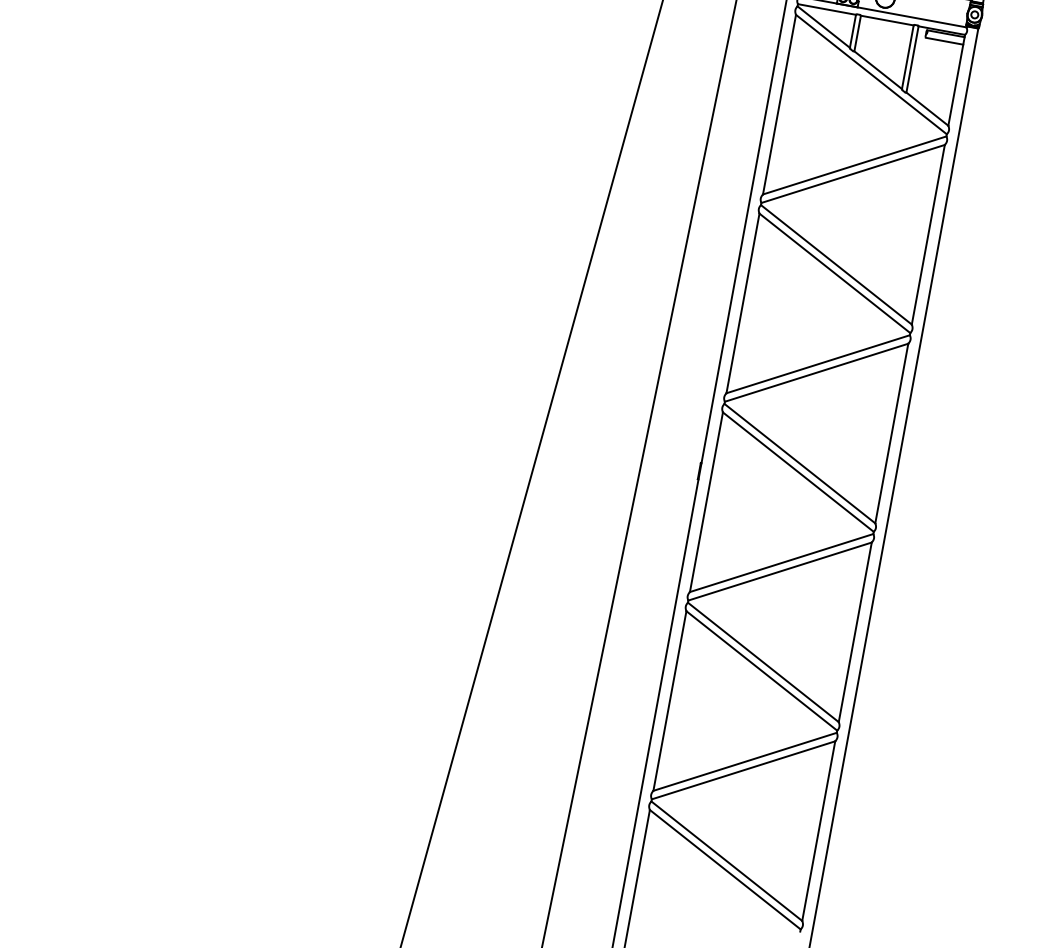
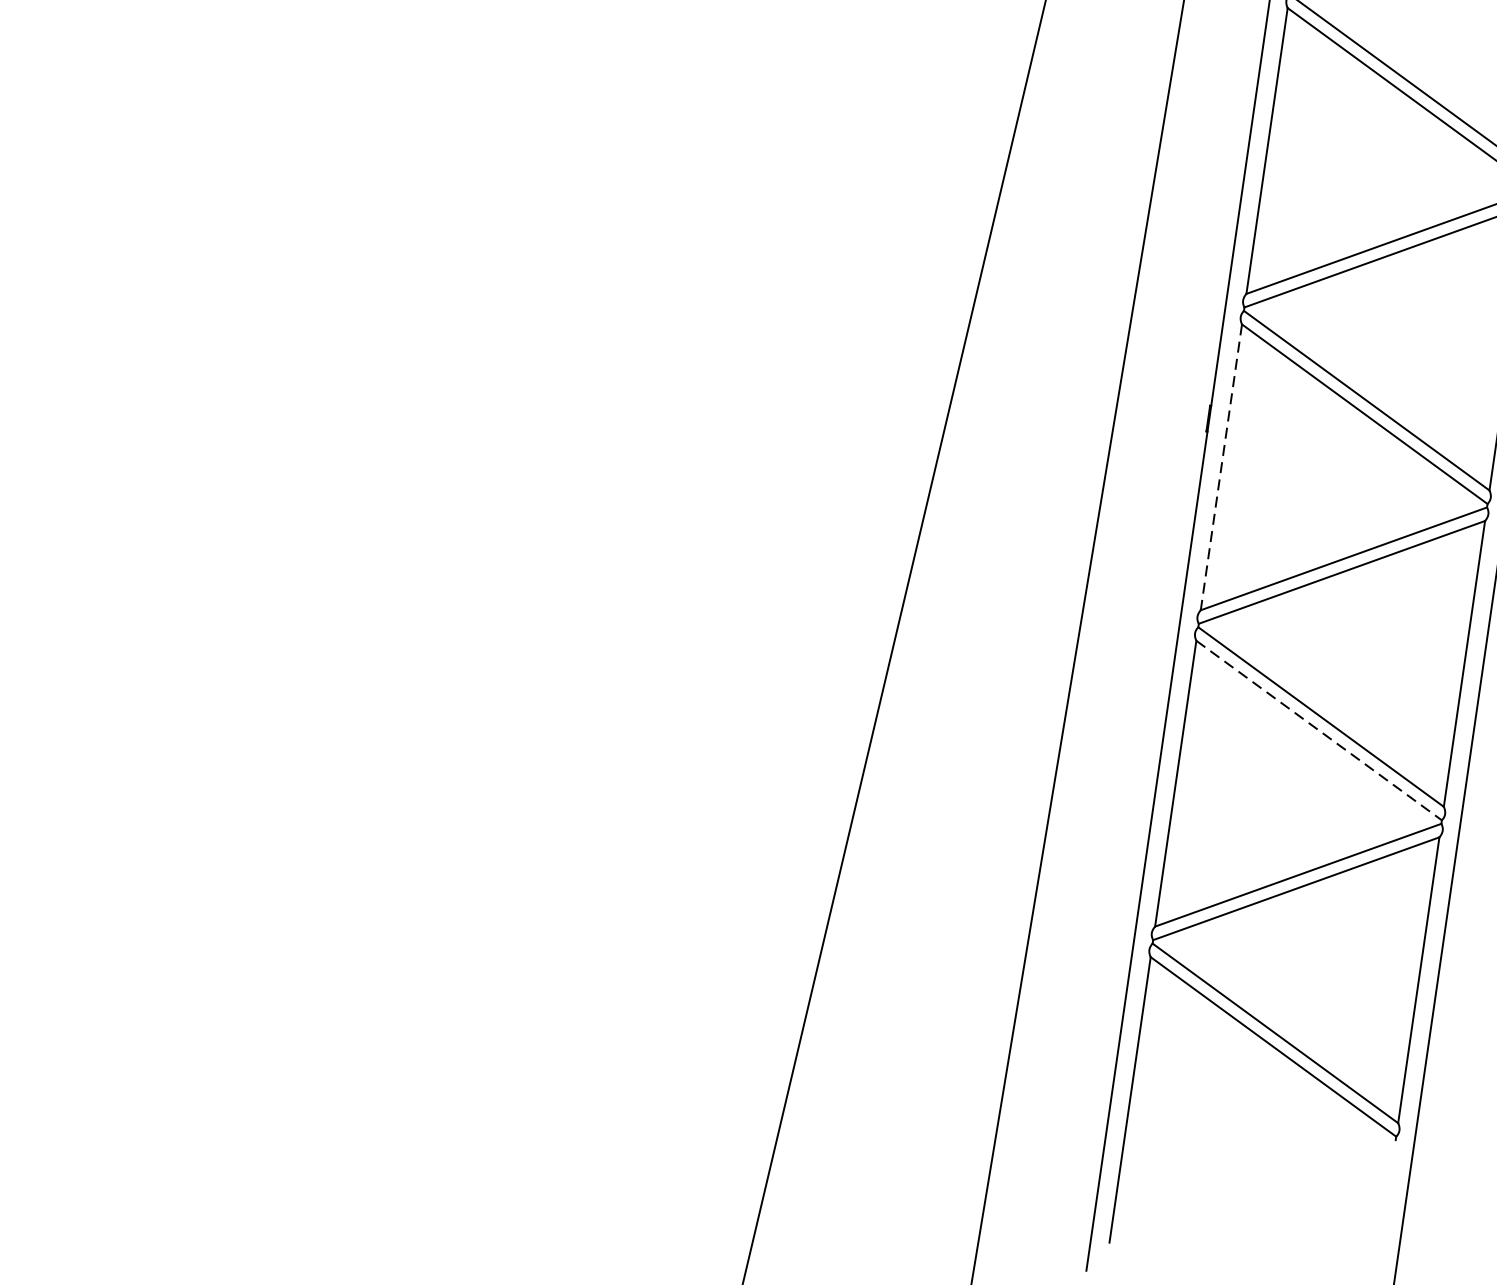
line: (706, 502) -> (1221, 467), solid -> dashed
line: (762, 671) -> (1320, 731), solid -> dashed

